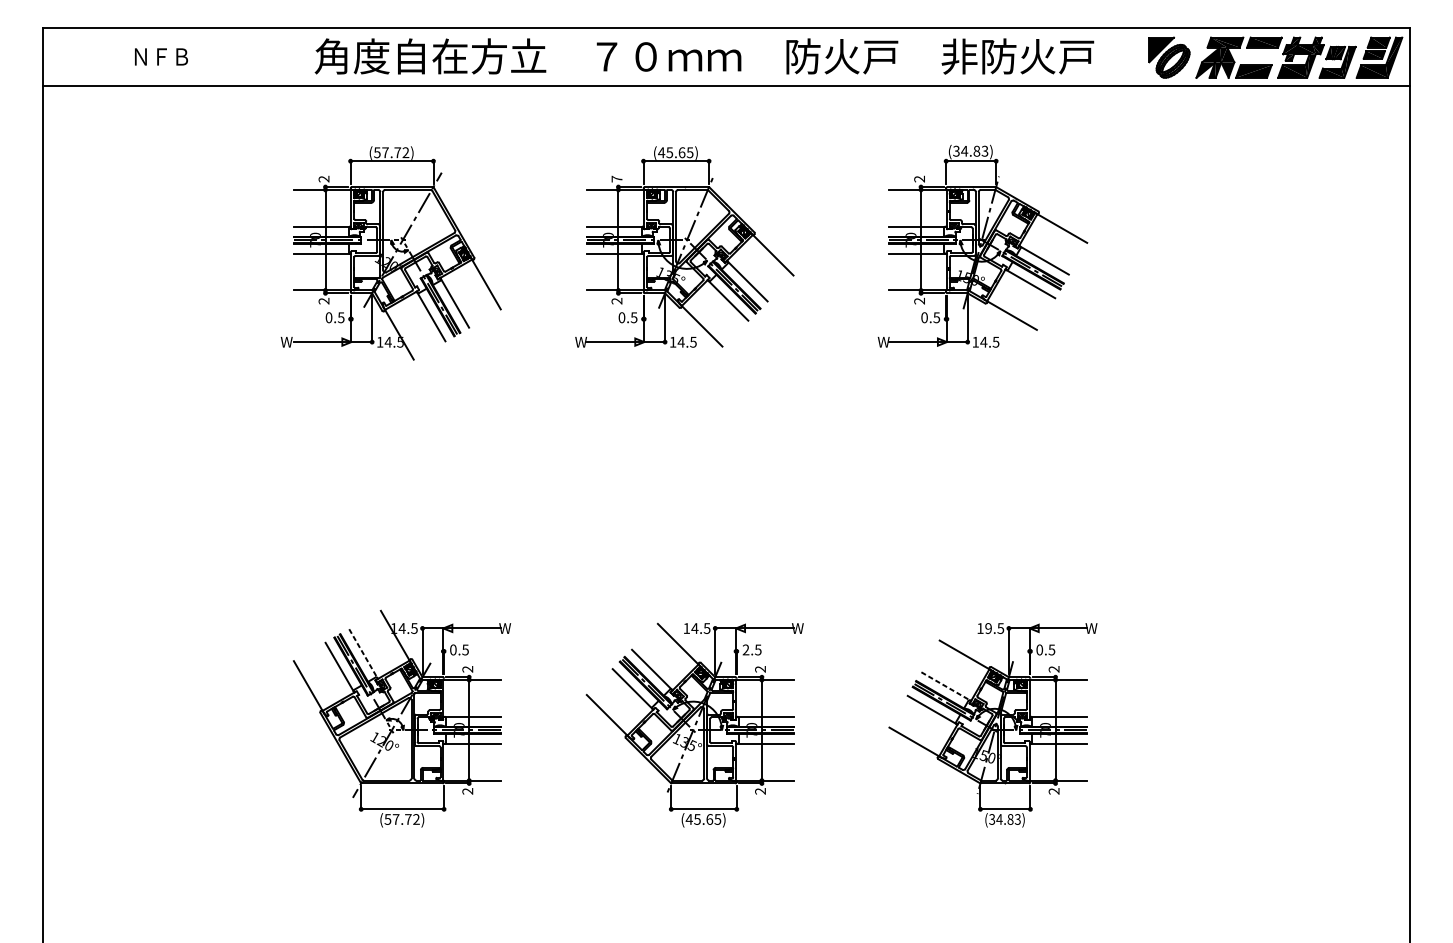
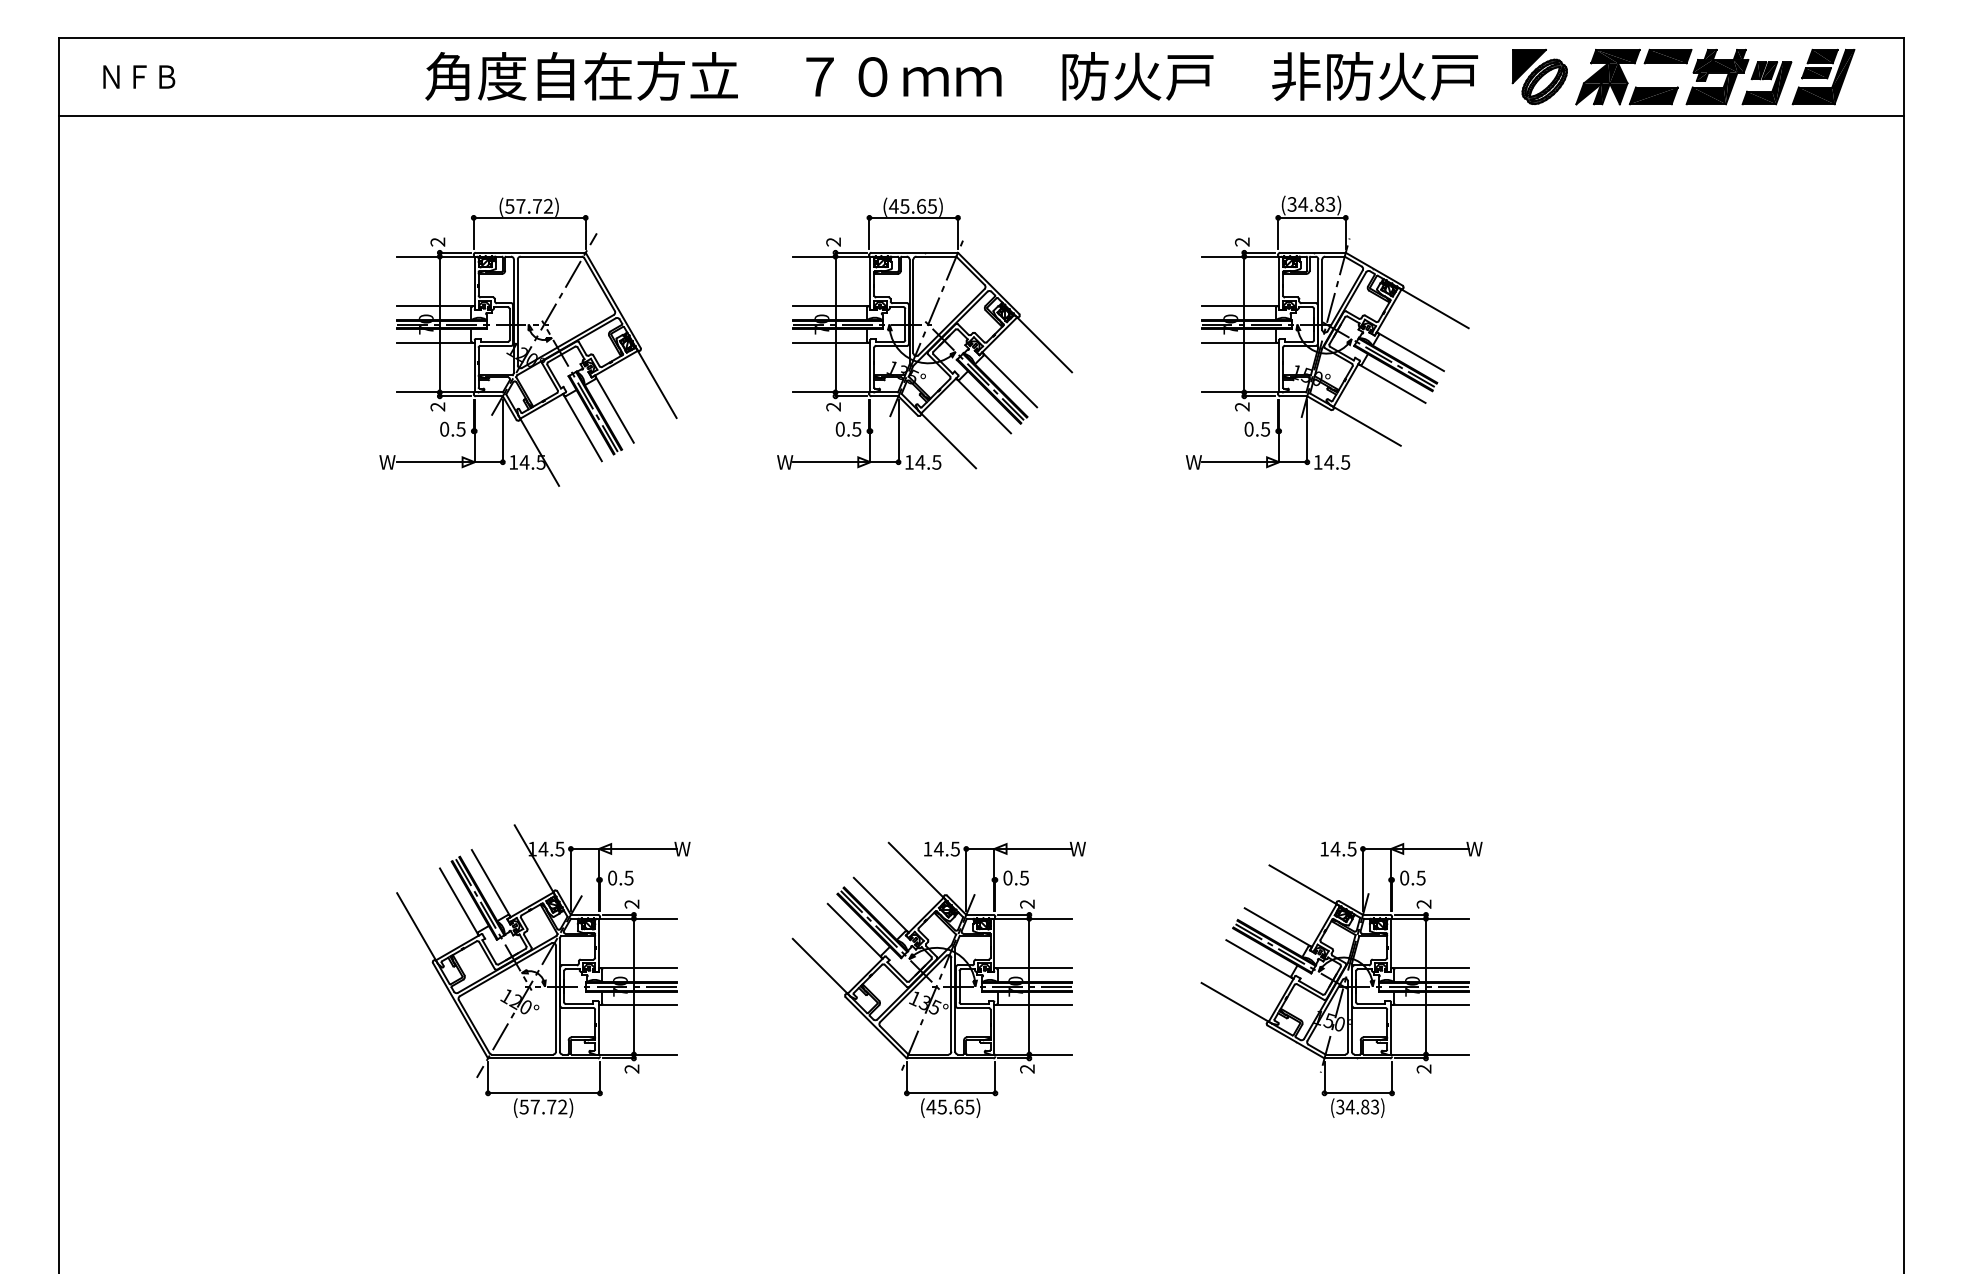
part: (1282, 54) -> (1692, 72), moved
text: (161, 56) -> (139, 76), moved
text: (616, 178) -> (833, 241), 7 -> 2
text: (988, 628) -> (1335, 848), 19.5 -> 14.5
text: (745, 649) -> (1007, 877), 2.5 -> 0.5
line: (363, 653) -> (491, 883), dashed -> solid
line: (946, 686) -> (1278, 927), dashed -> solid

